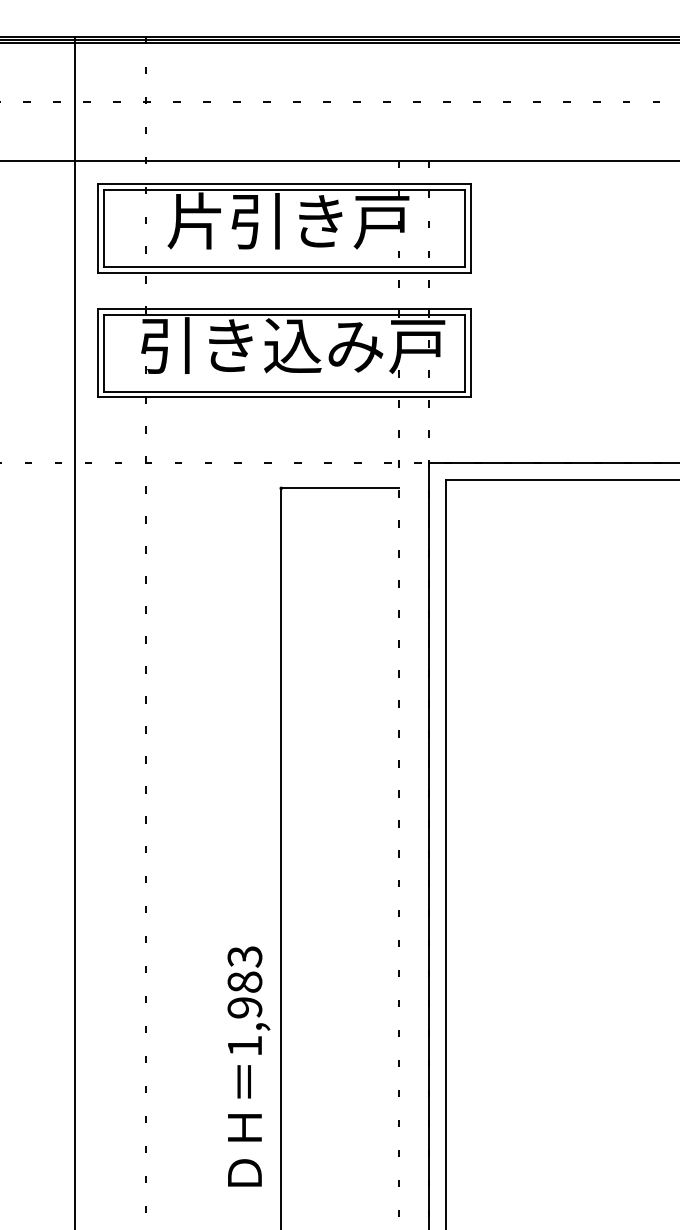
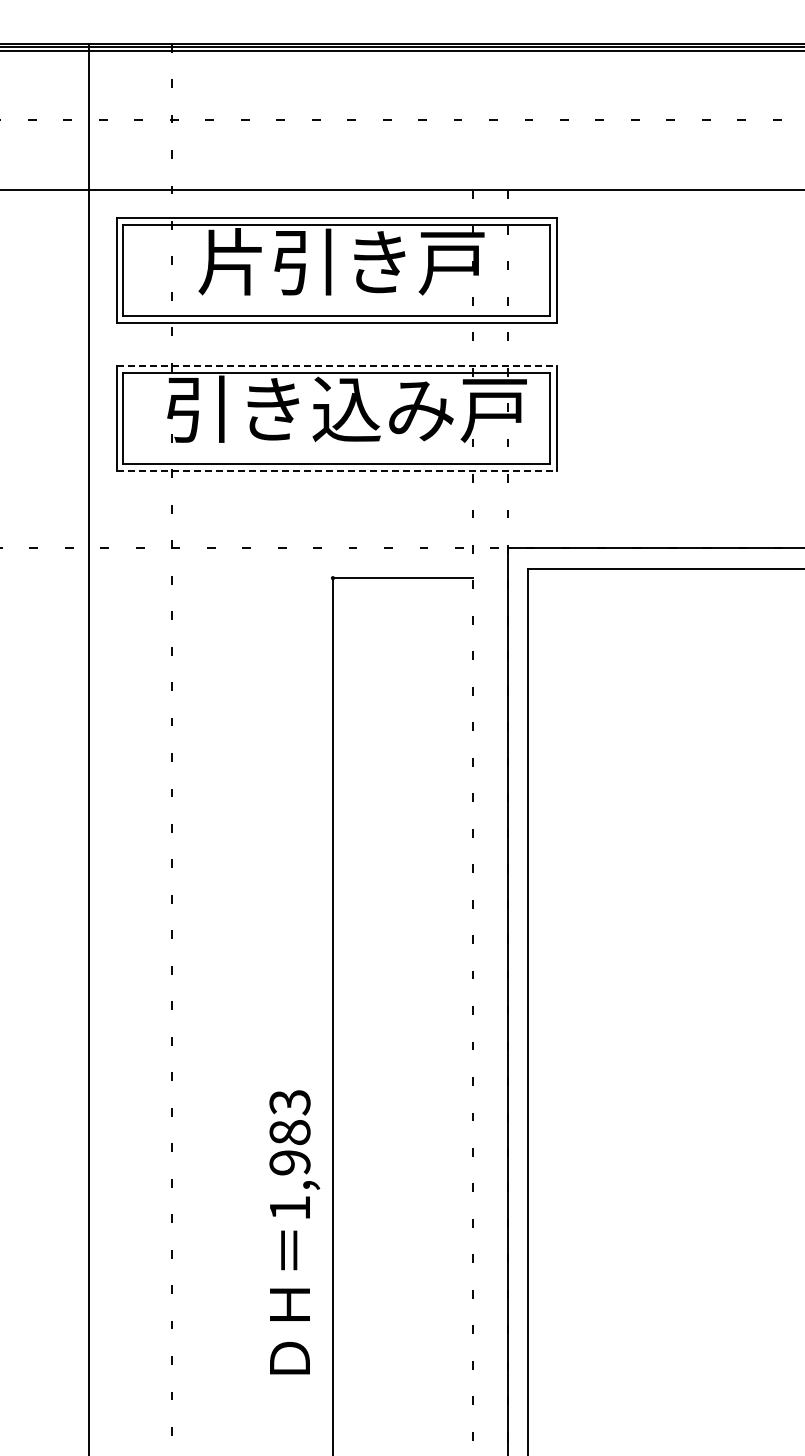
line: (285, 308) -> (337, 365), solid -> dashed
line: (285, 397) -> (337, 470), solid -> dashed
text: (248, 1066) -> (294, 1232), moved

